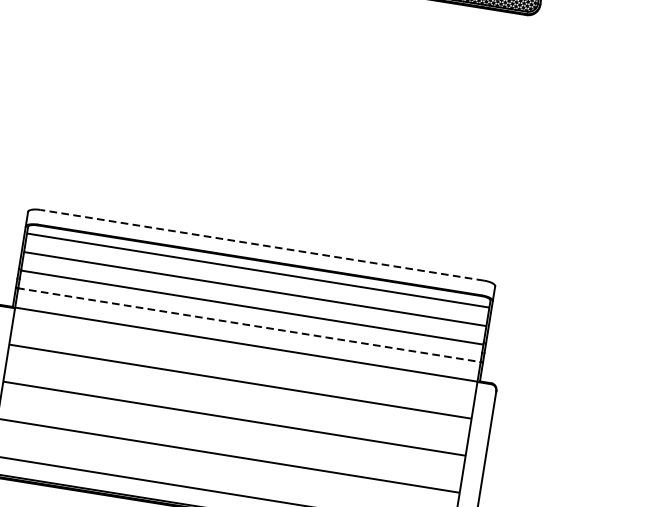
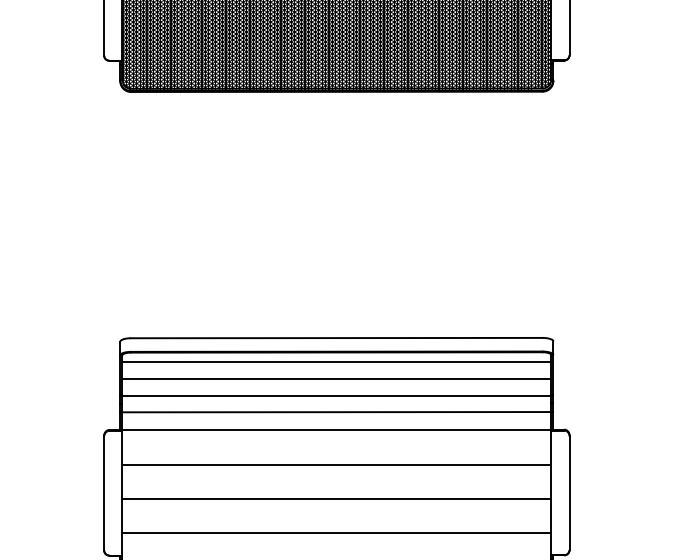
line: (261, 245) -> (336, 338), dashed -> solid
line: (249, 325) -> (336, 412), dashed -> solid

